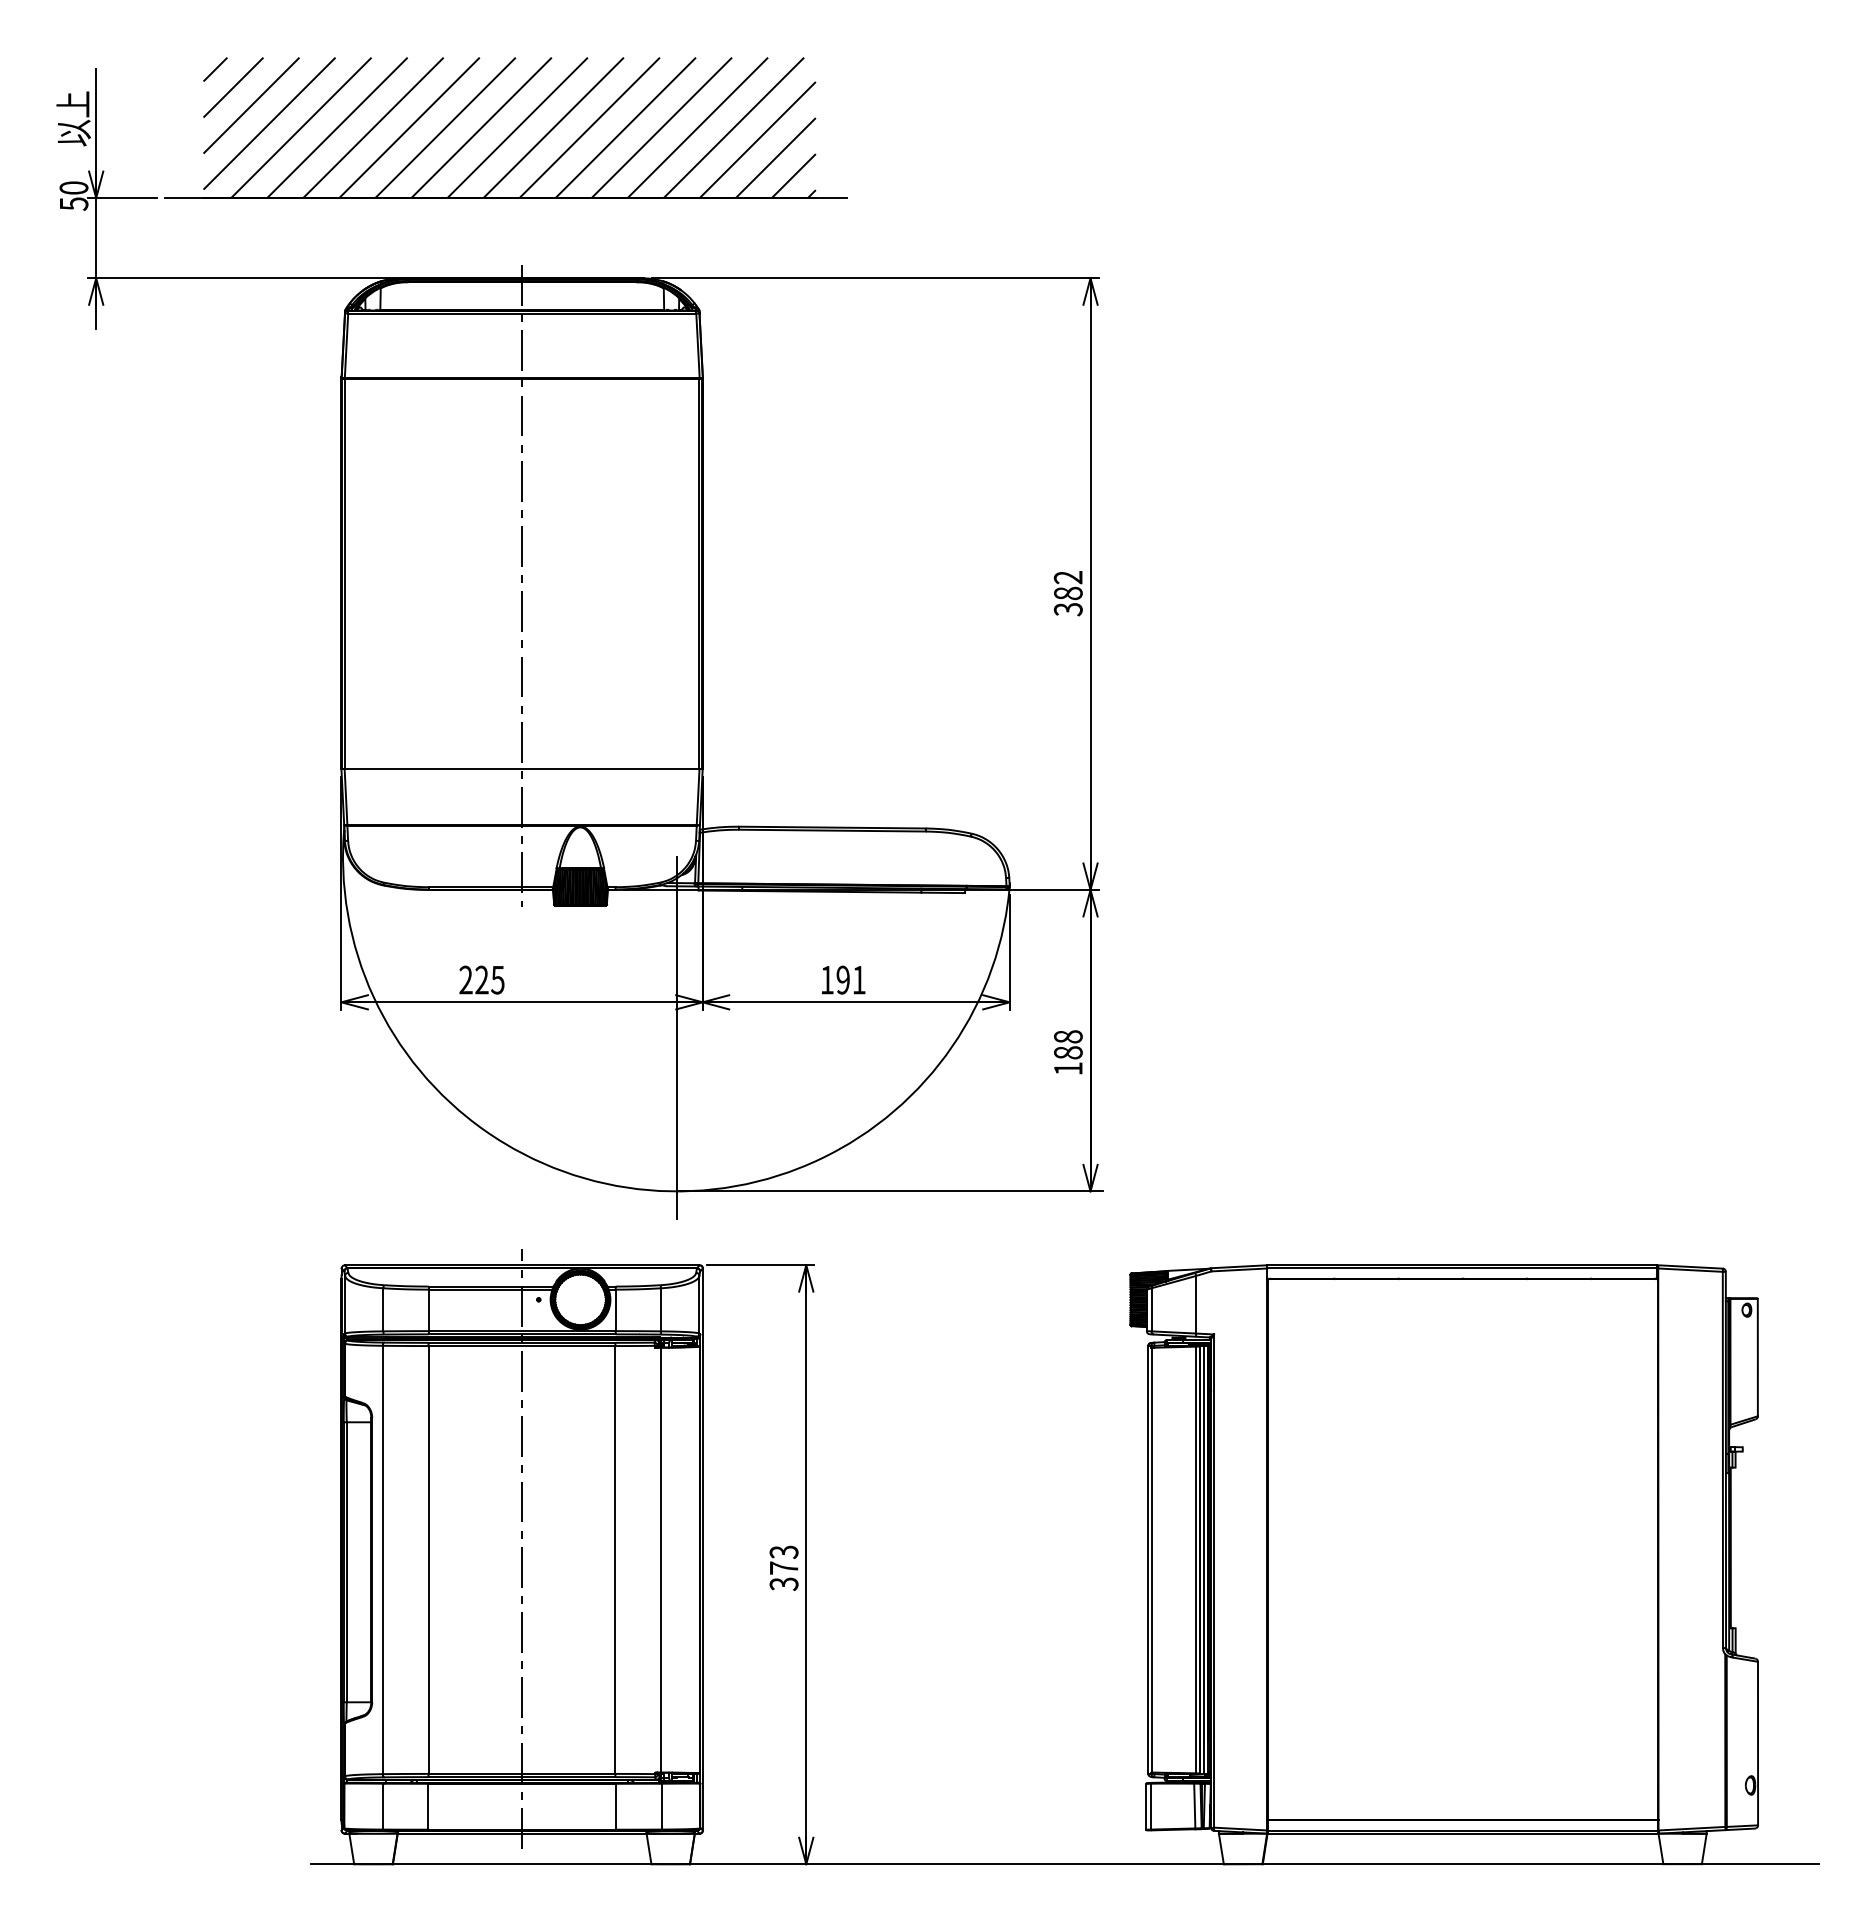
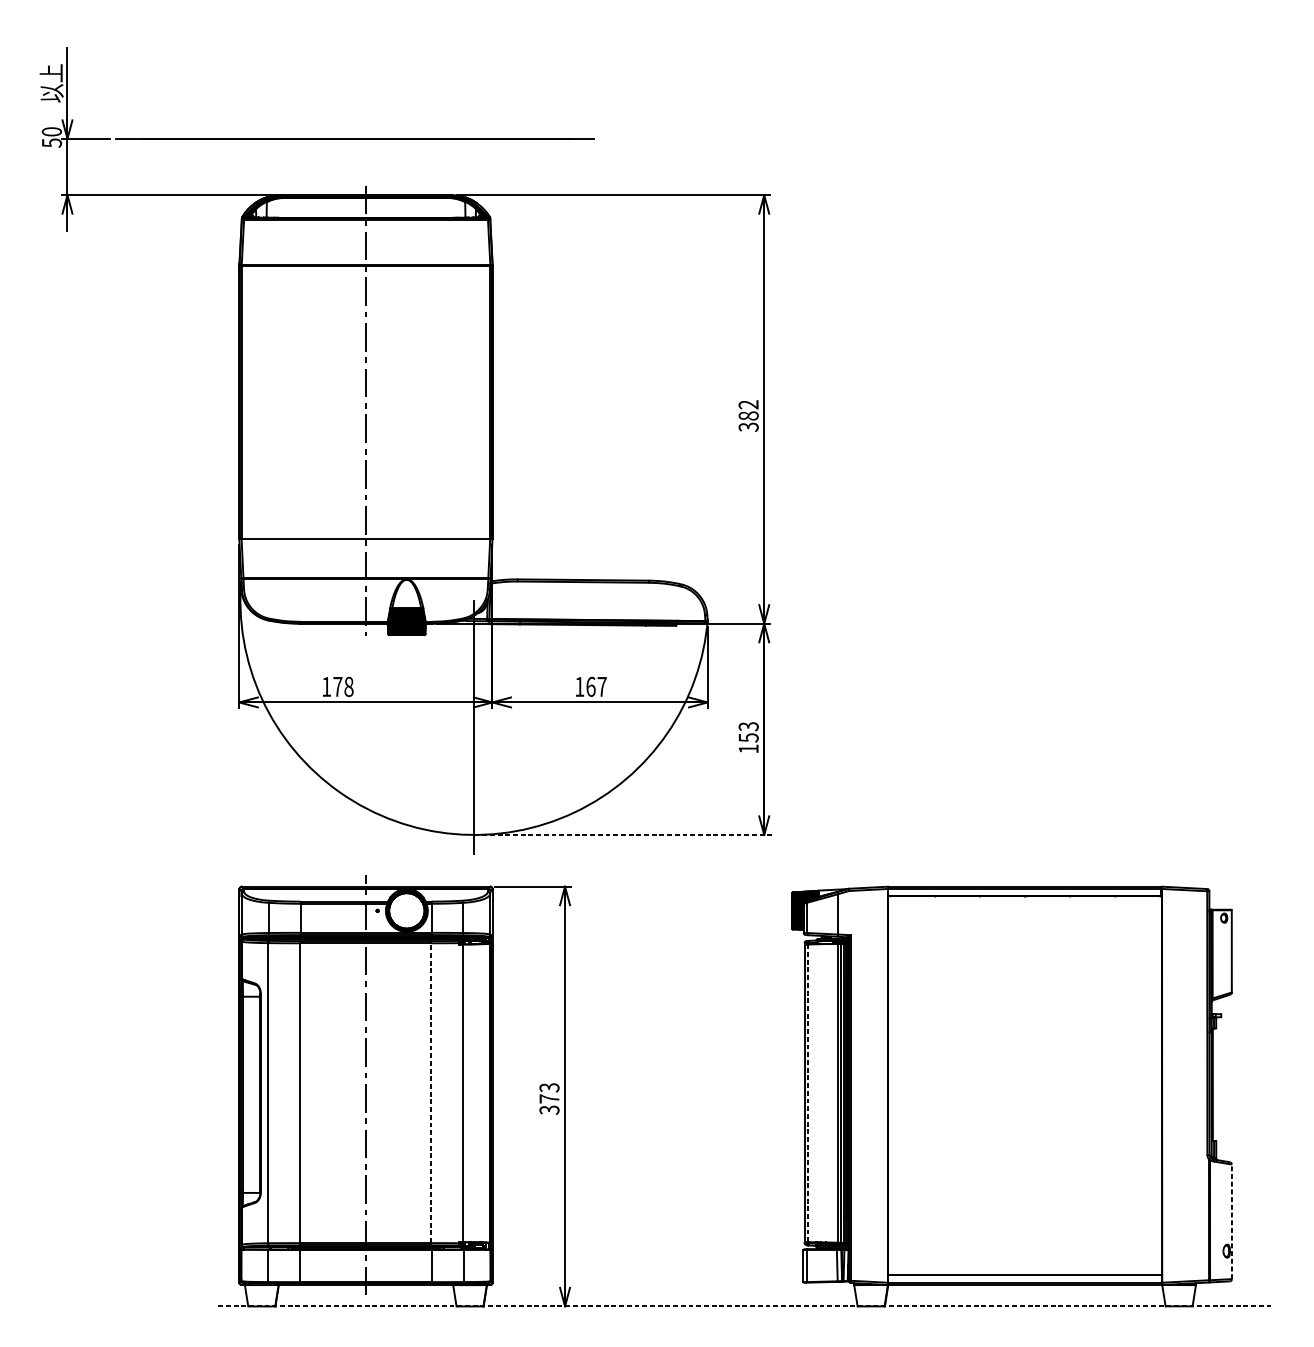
hatch: (509, 127) -> (357, 89), removed
text: (481, 979) -> (337, 686), 225 -> 178
text: (850, 979) -> (596, 686), 191 -> 167
text: (1067, 1044) -> (748, 732), 188 -> 153
line: (890, 1191) -> (624, 835), solid -> dashed
line: (615, 1559) -> (431, 1092), solid -> dashed
line: (1152, 1559) -> (807, 1092), solid -> dashed
line: (1758, 1743) -> (1232, 1221), solid -> dashed
line: (1064, 1864) -> (745, 1306), solid -> dashed

